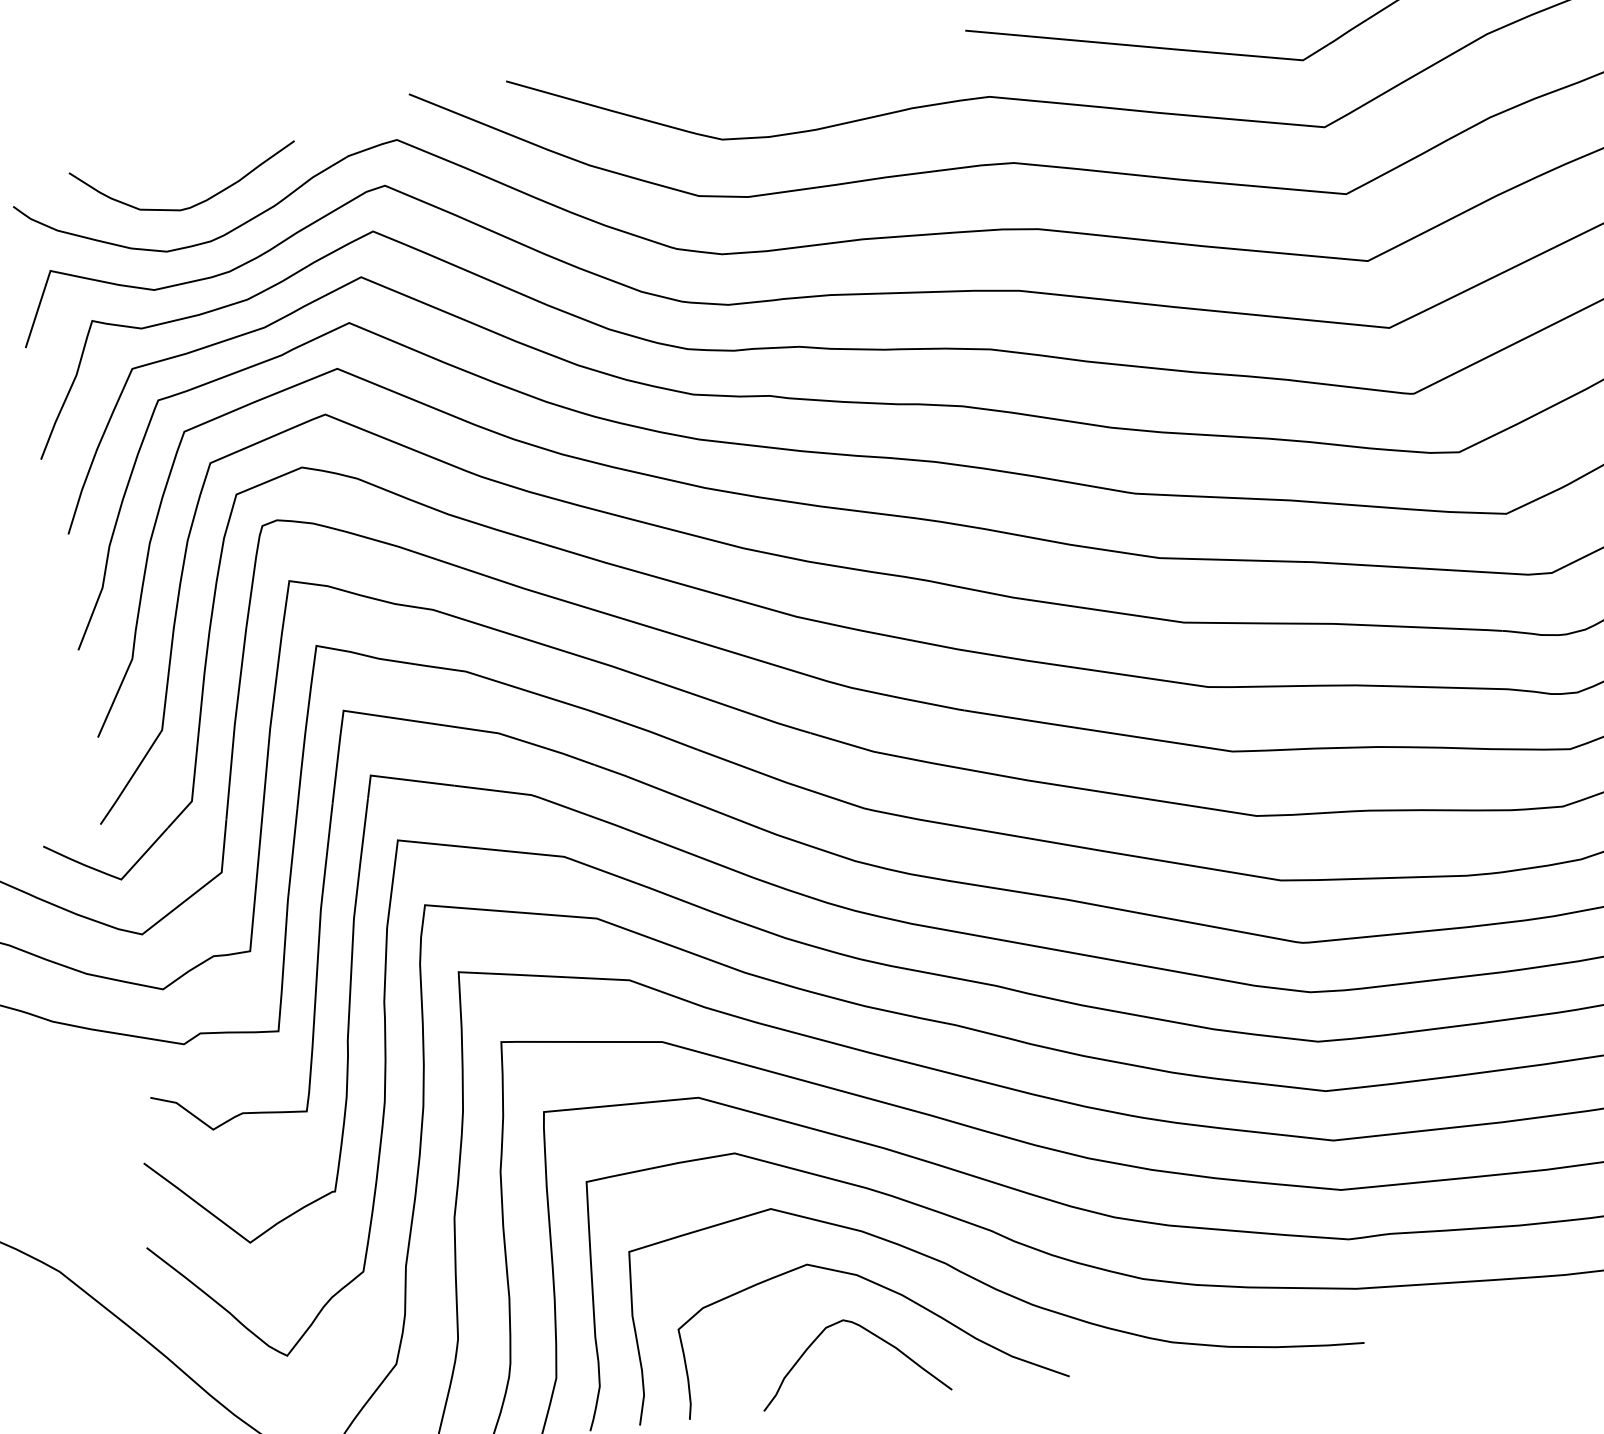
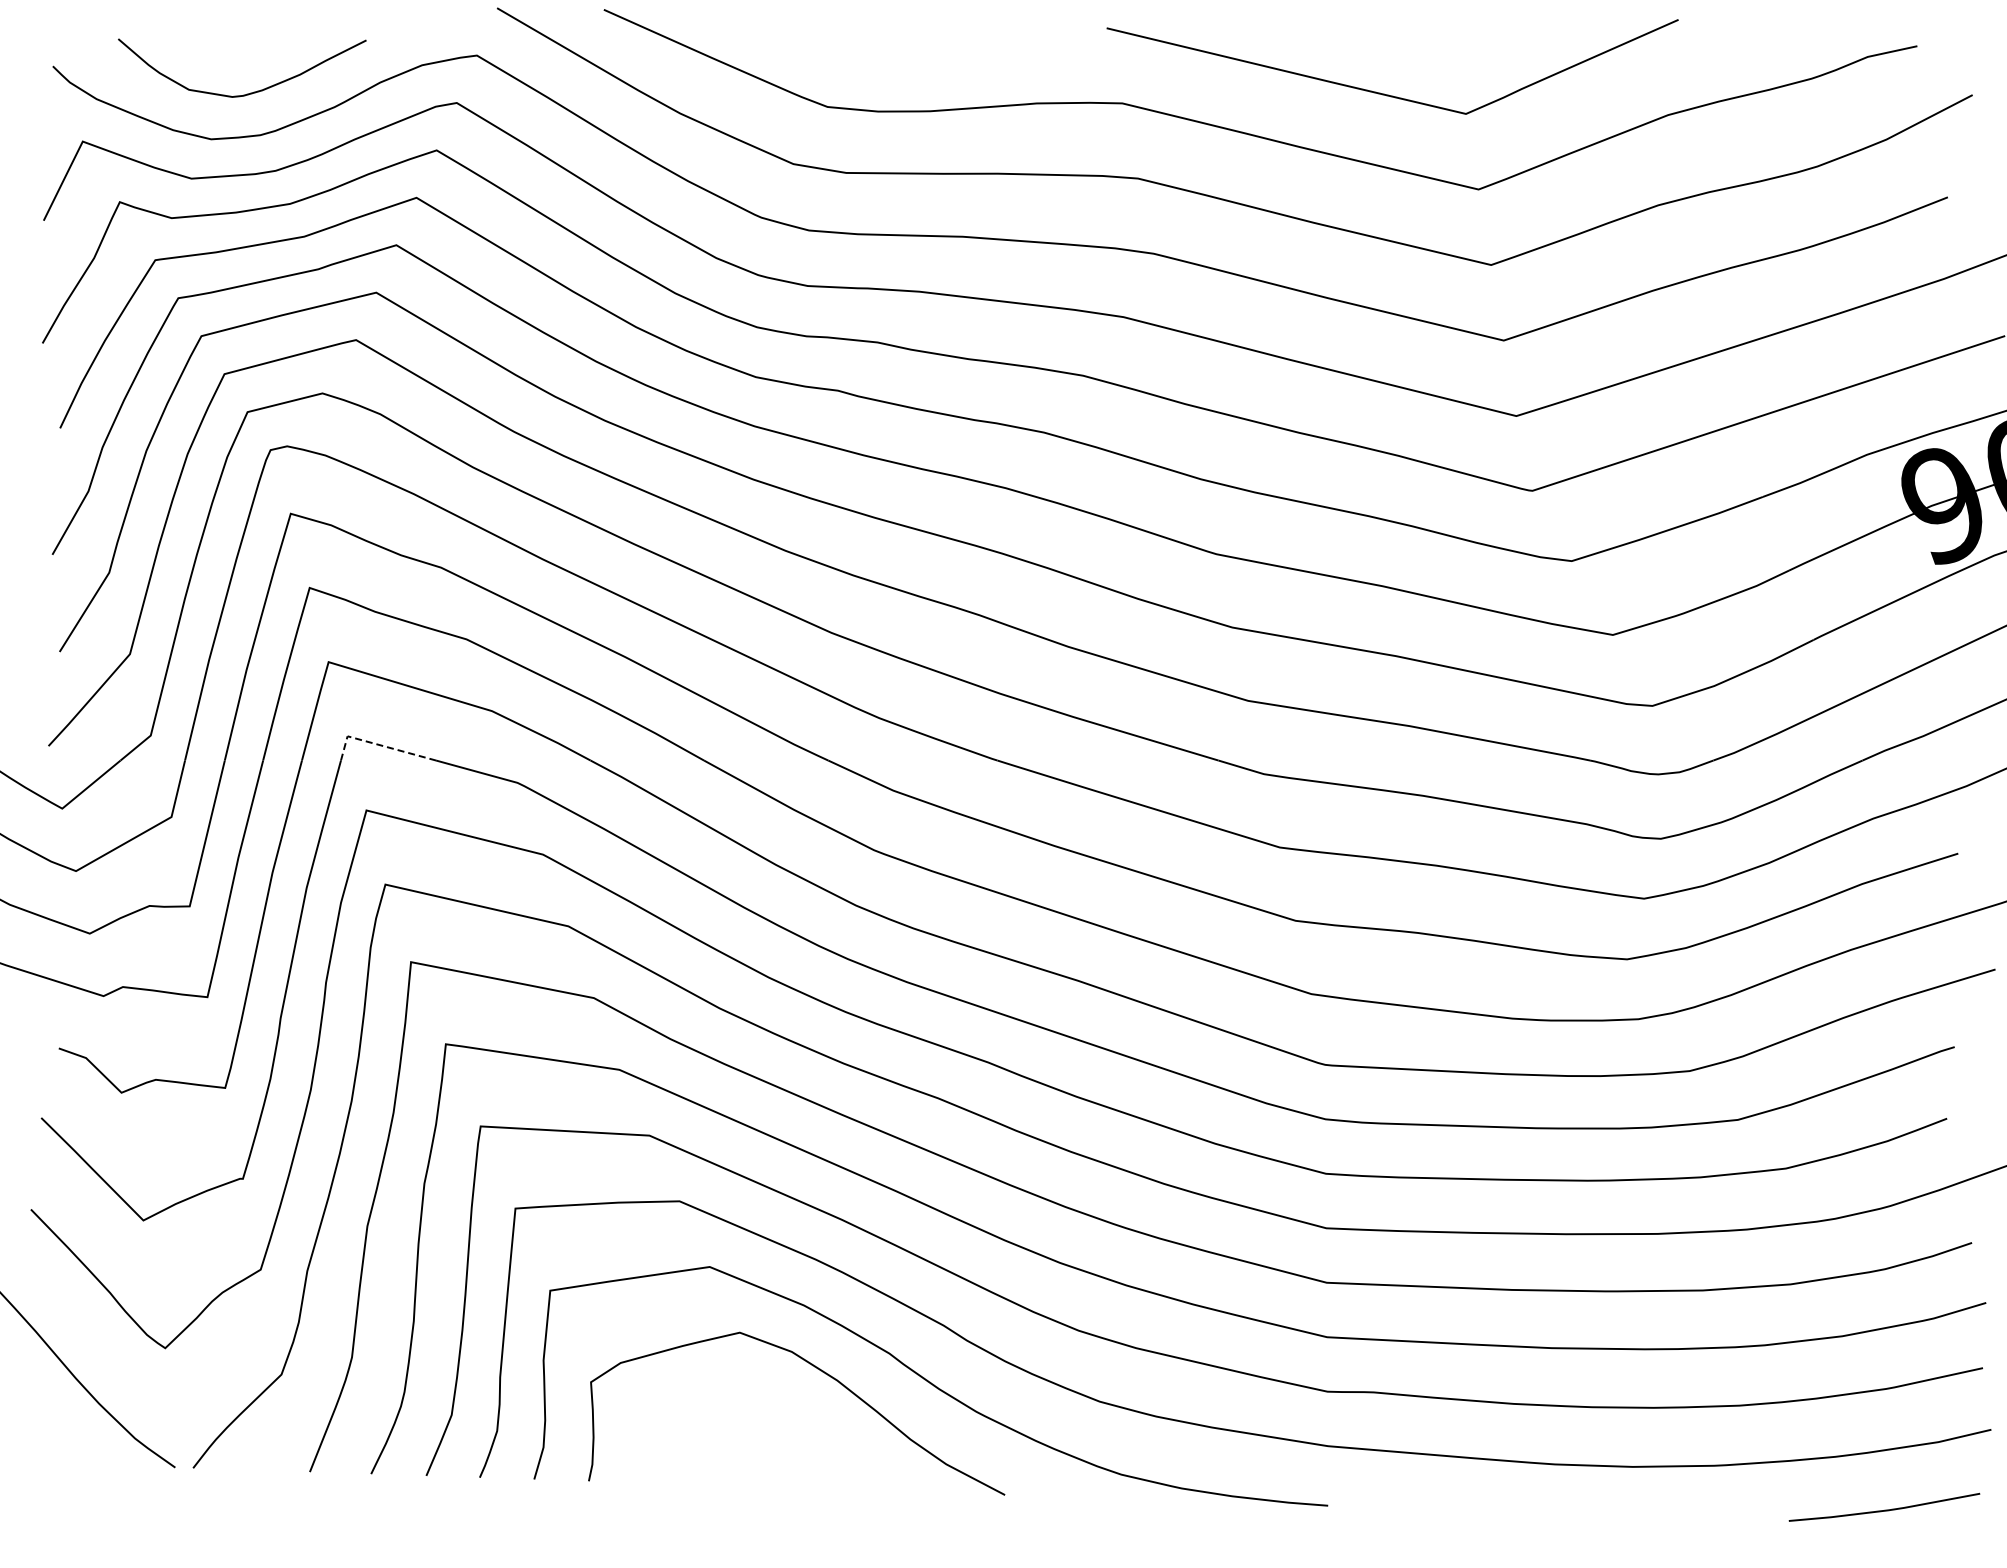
line: (400, 778) -> (379, 744), solid -> dashed
curve: (869, 1333) -> (796, 1416), removed

